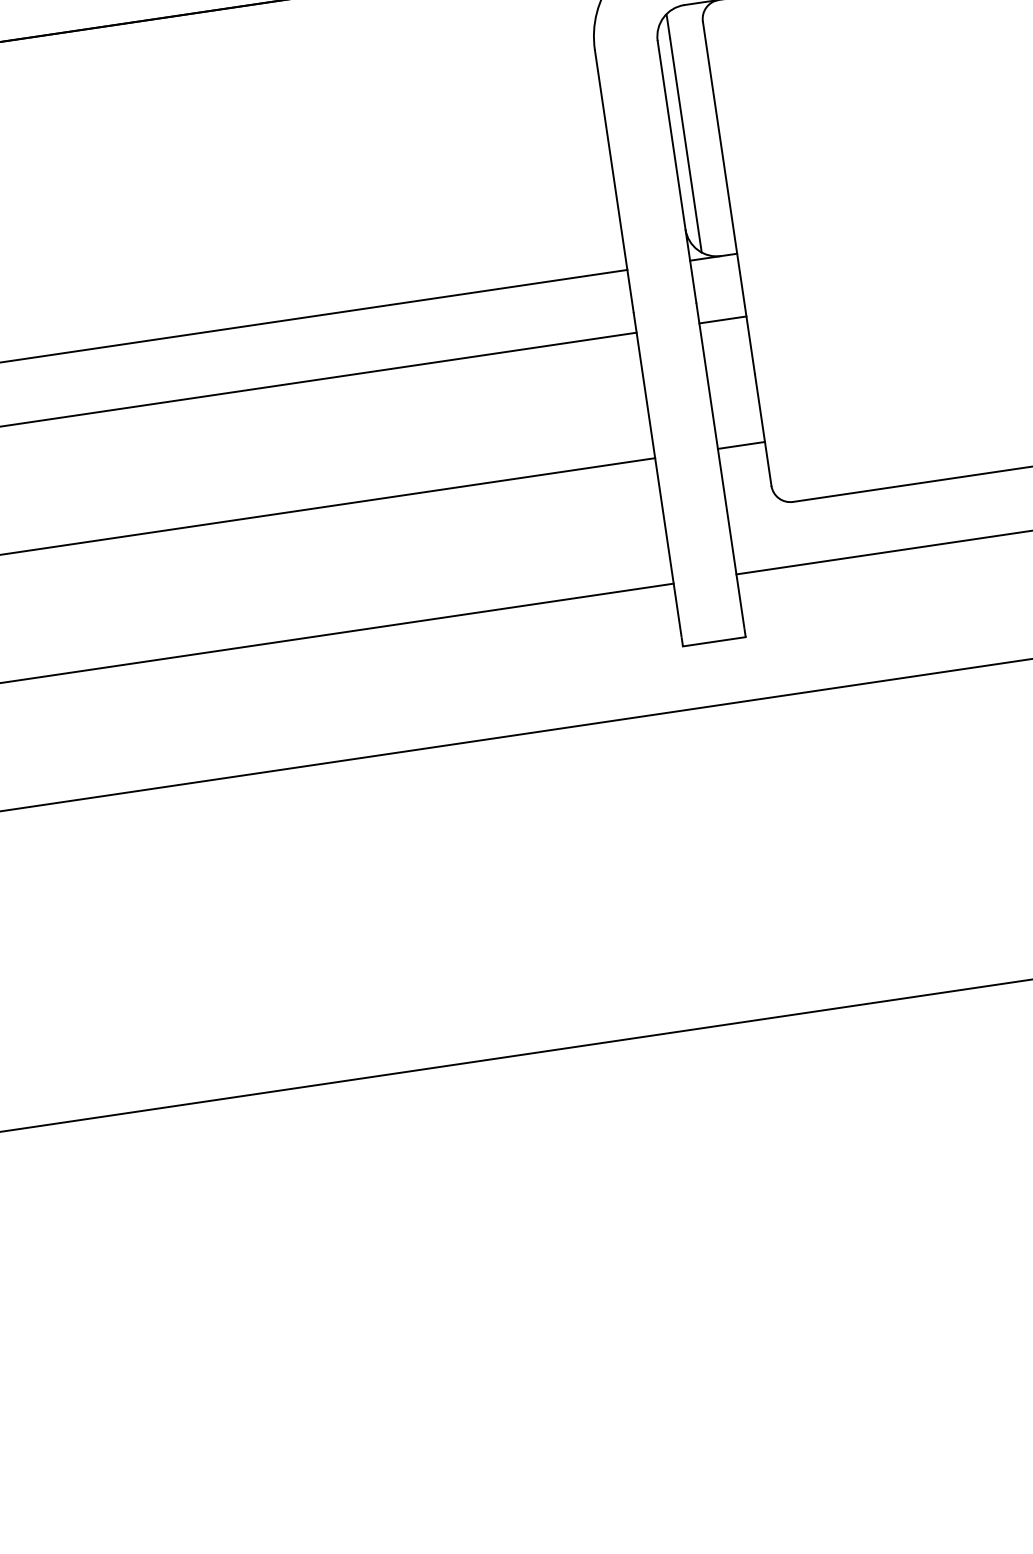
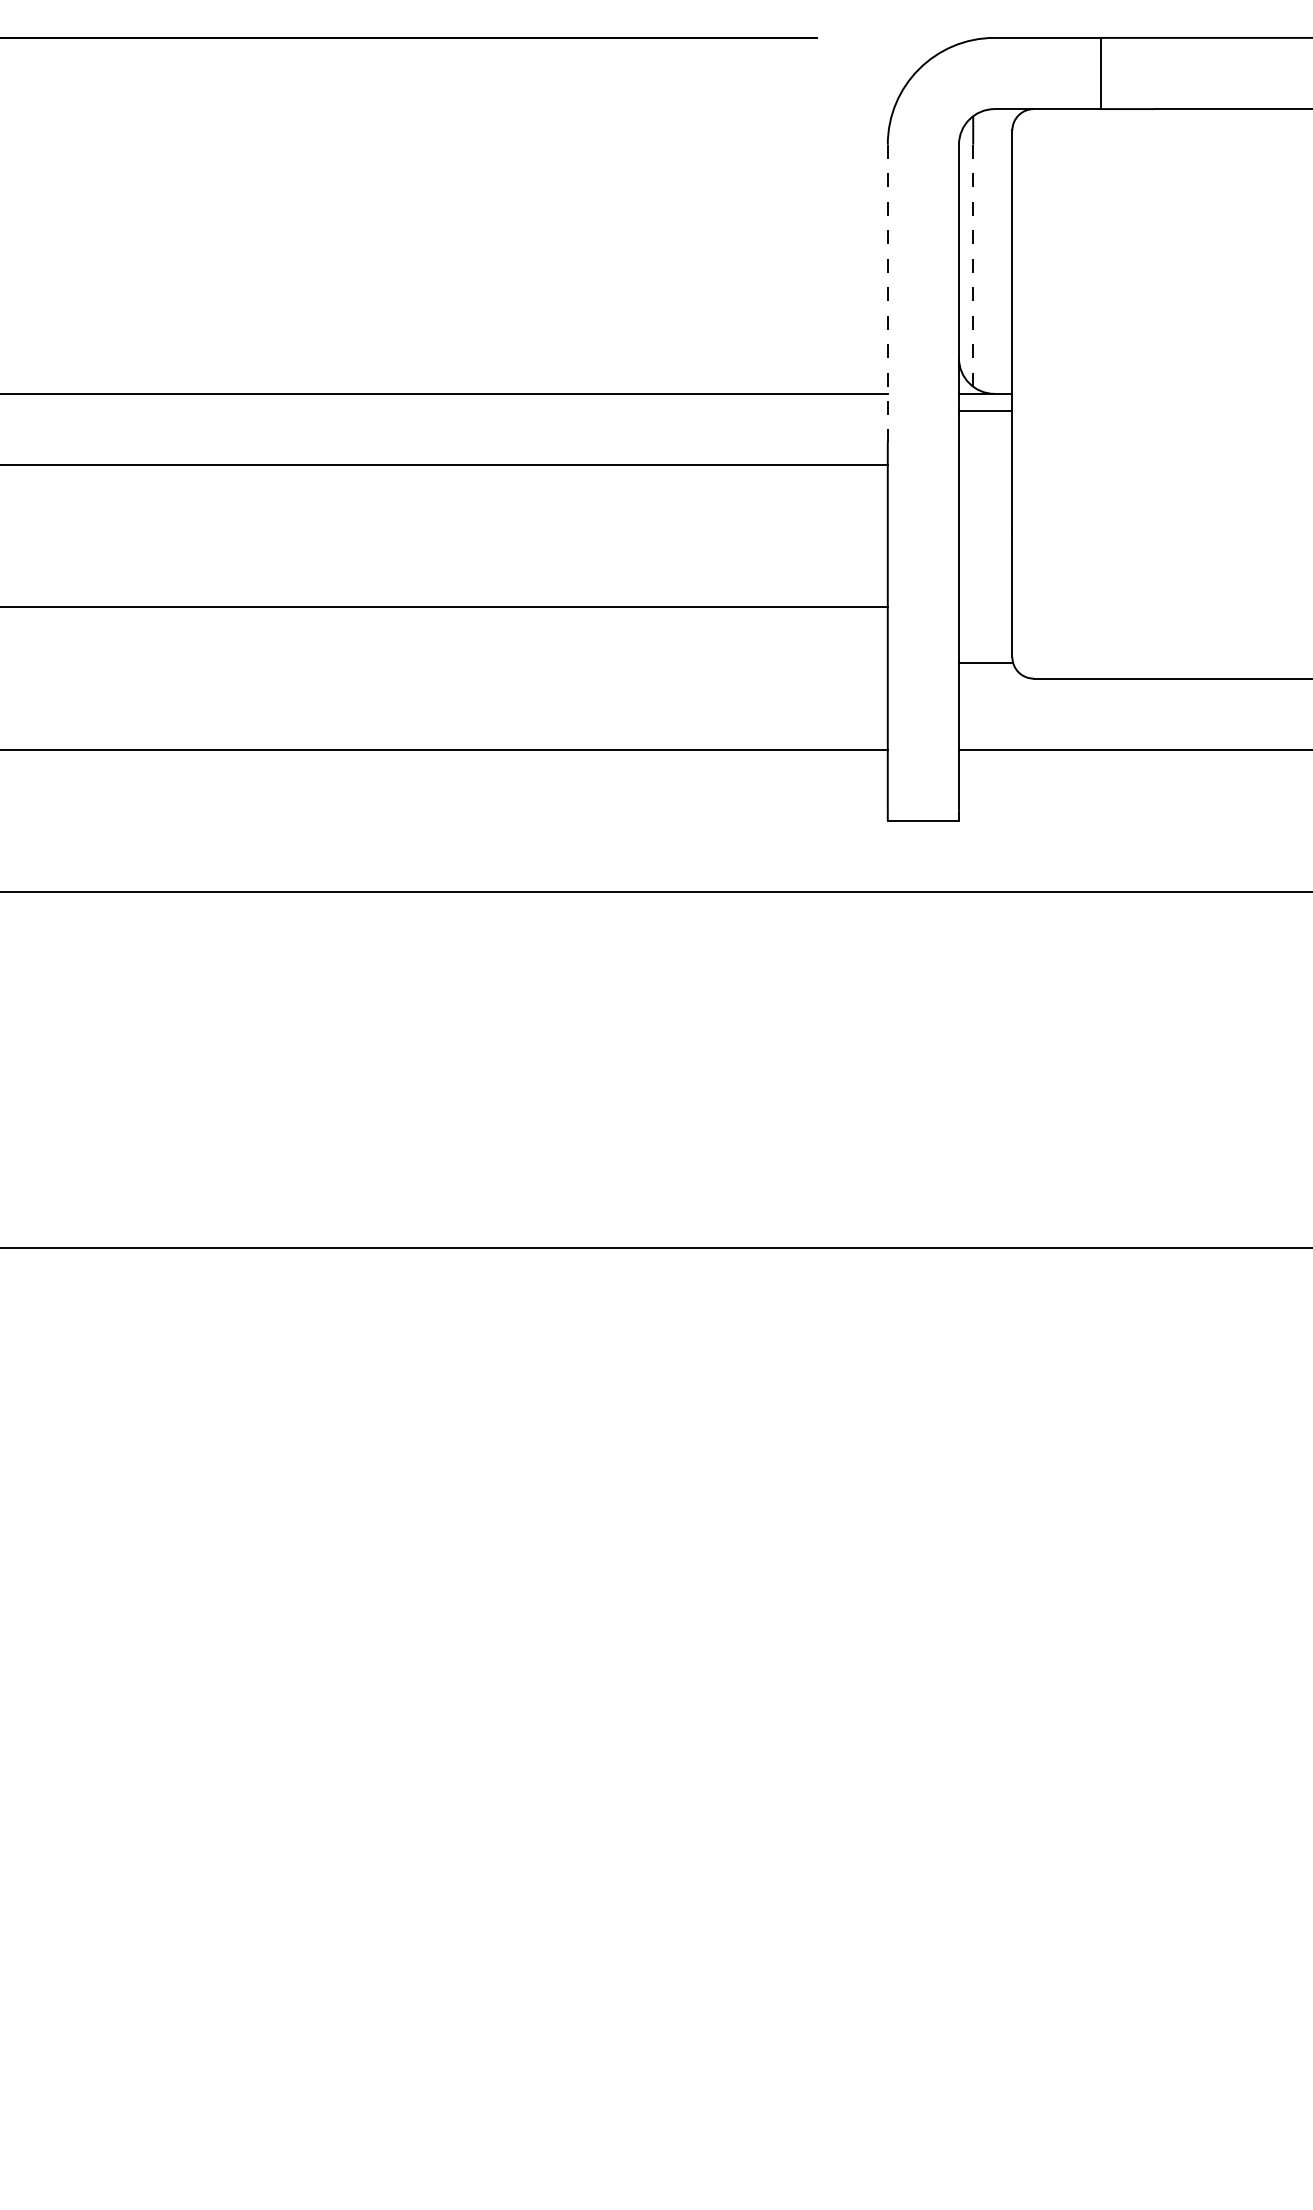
line: (686, 146) -> (973, 266), solid -> dashed
line: (614, 181) -> (887, 293), solid -> dashed
line: (722, 320) -> (985, 411), moved
line: (741, 445) -> (985, 663), moved

